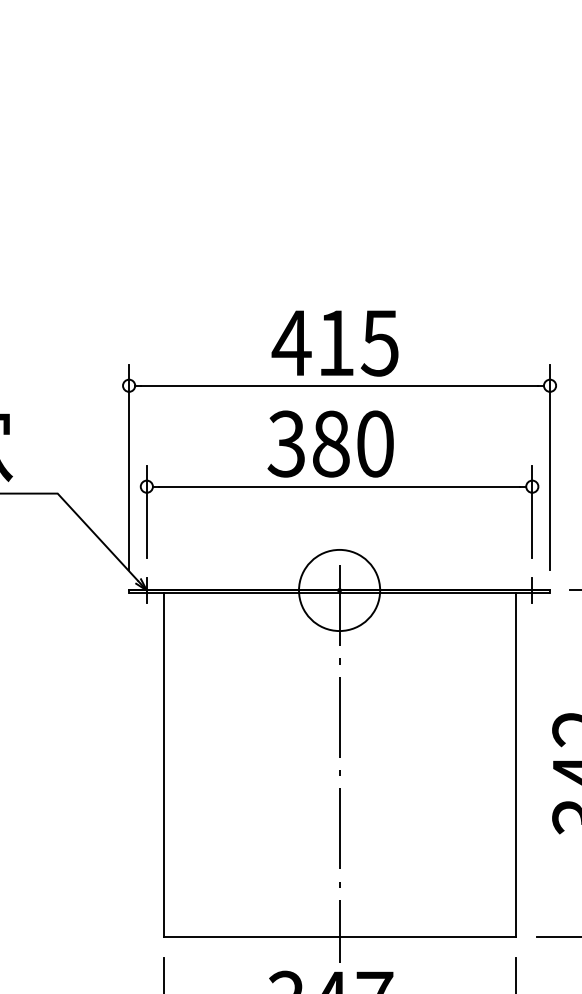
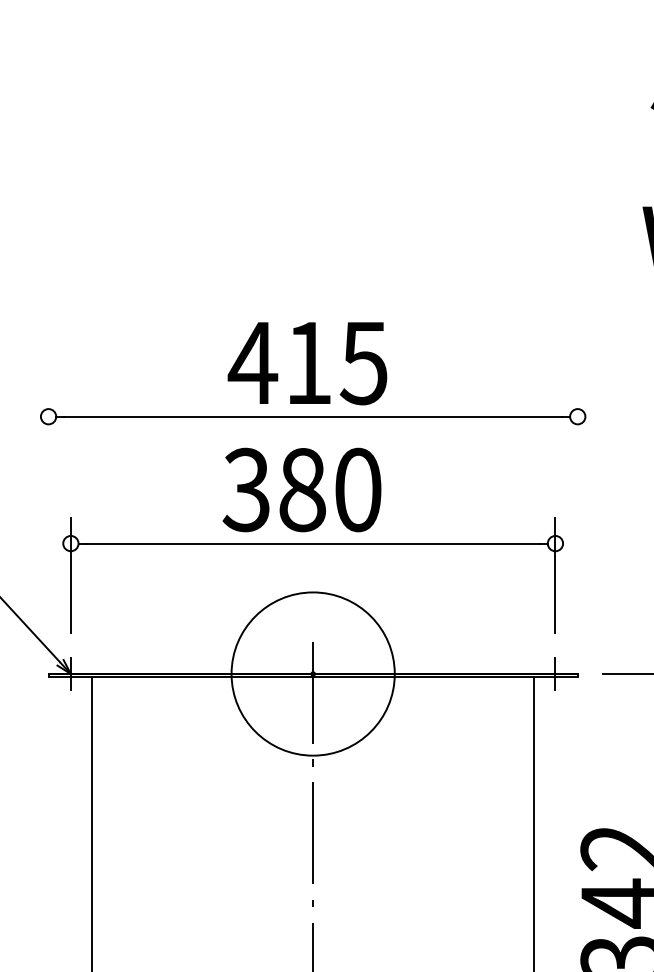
line: (129, 467) -> (49, 519), removed
line: (550, 467) -> (578, 519), removed
circle: (339, 590) -> (313, 674), size x1.6

